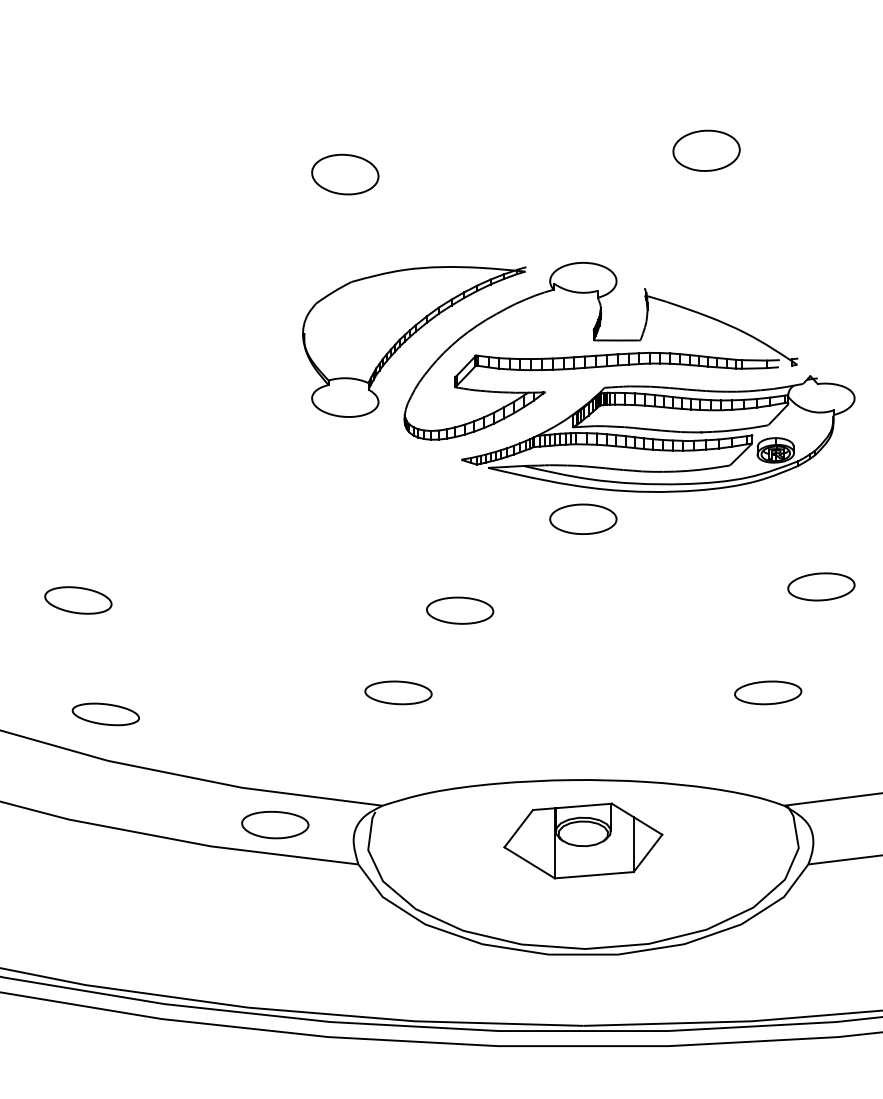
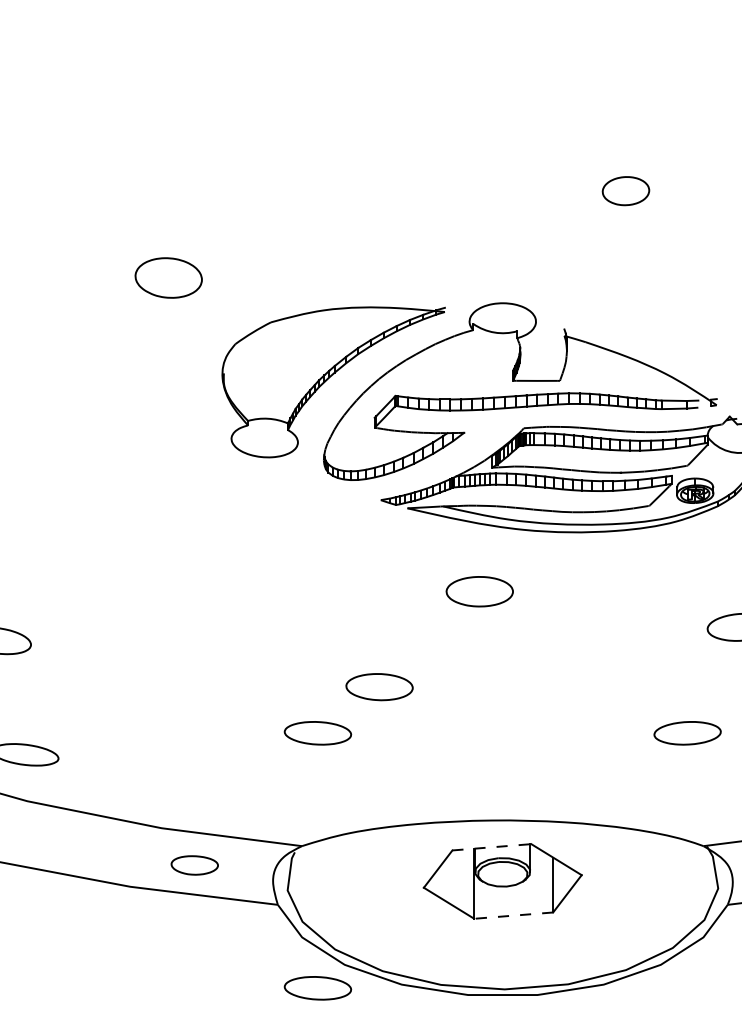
part: (706, 150) -> (625, 190), size x0.7
part: (345, 174) -> (168, 277), moved
part: (583, 518) -> (479, 590), moved
part: (460, 610) -> (379, 686), moved
line: (572, 806) -> (491, 846), solid -> dashed
part: (275, 824) -> (194, 864), size x0.7
line: (594, 875) -> (513, 915), solid -> dashed
part: (398, 947) -> (317, 987), added

